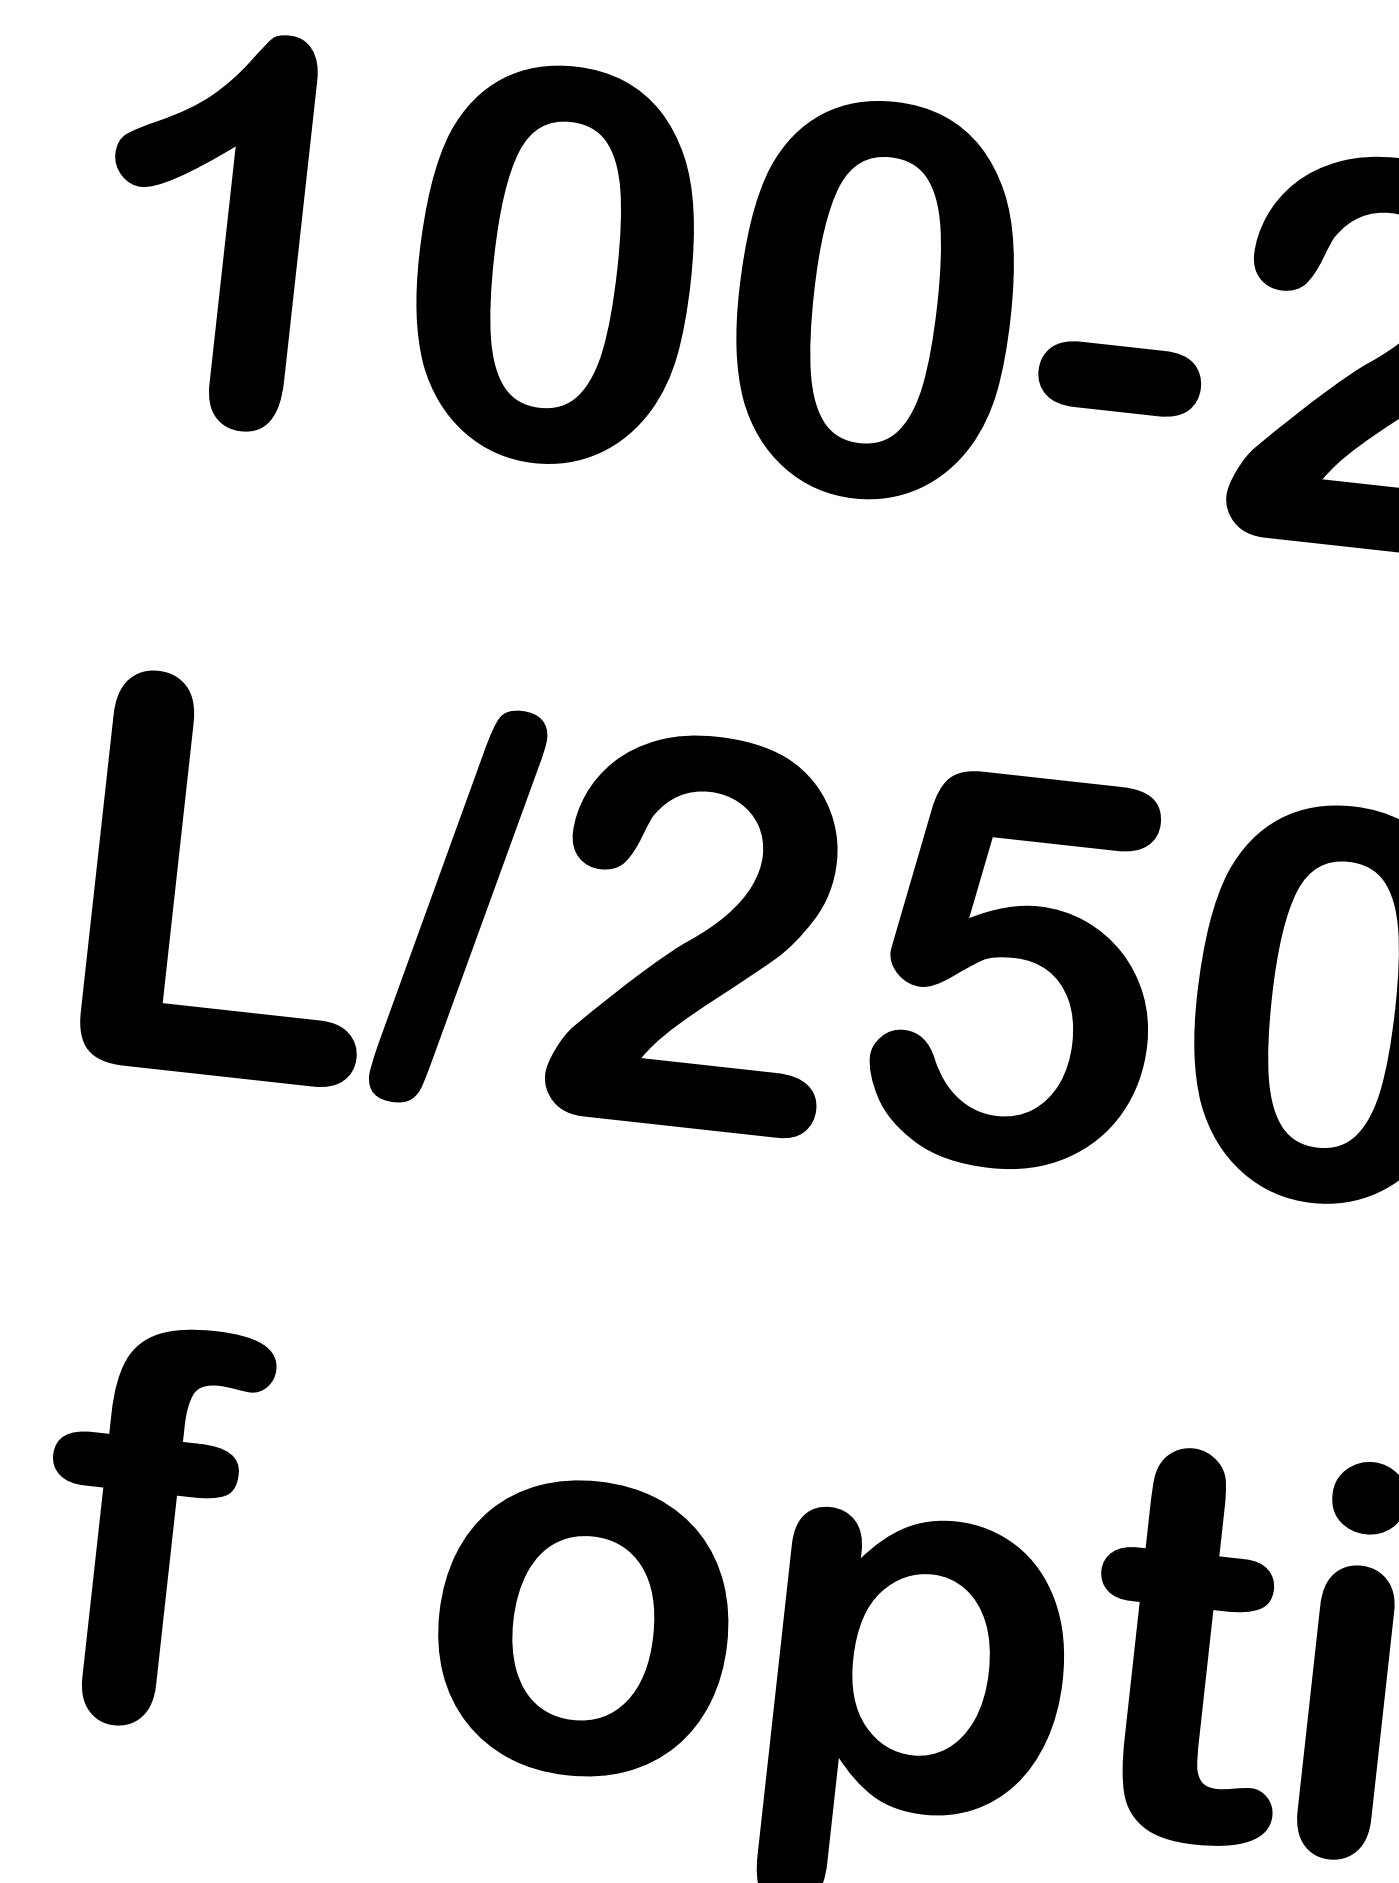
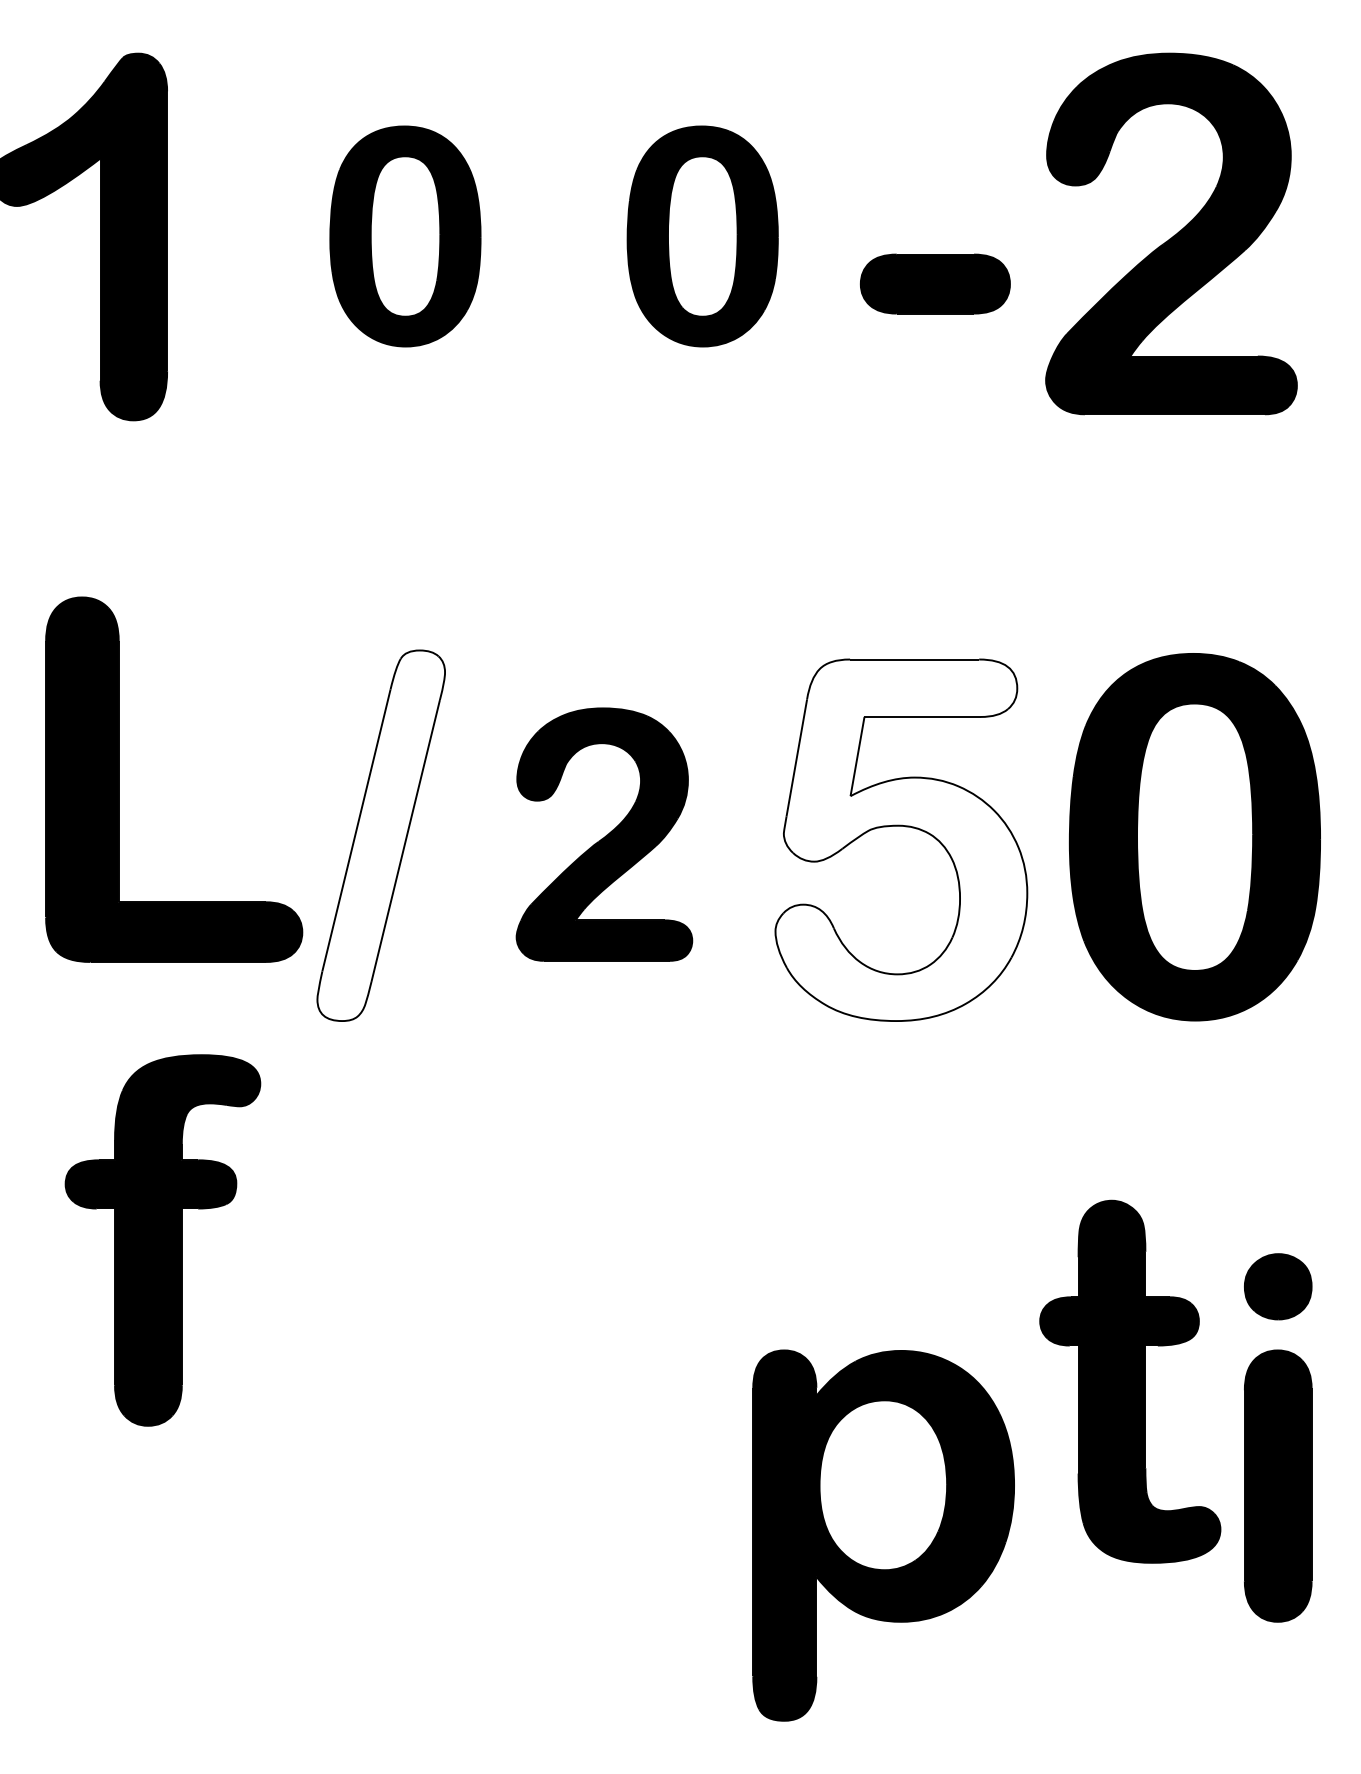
part: (555, 264) -> (405, 236), size x0.6
part: (874, 300) -> (702, 236), size x0.6
part: (177, 871) -> (119, 779), moved
fill: (458, 906) -> (381, 835), removed
part: (698, 931) -> (604, 834), size x0.7
fill: (1017, 973) -> (901, 840), removed
part: (151, 1526) -> (162, 1240), moved
part: (583, 1627) -> (569, 1485), removed
part: (1192, 1645) -> (1130, 1381), moved

